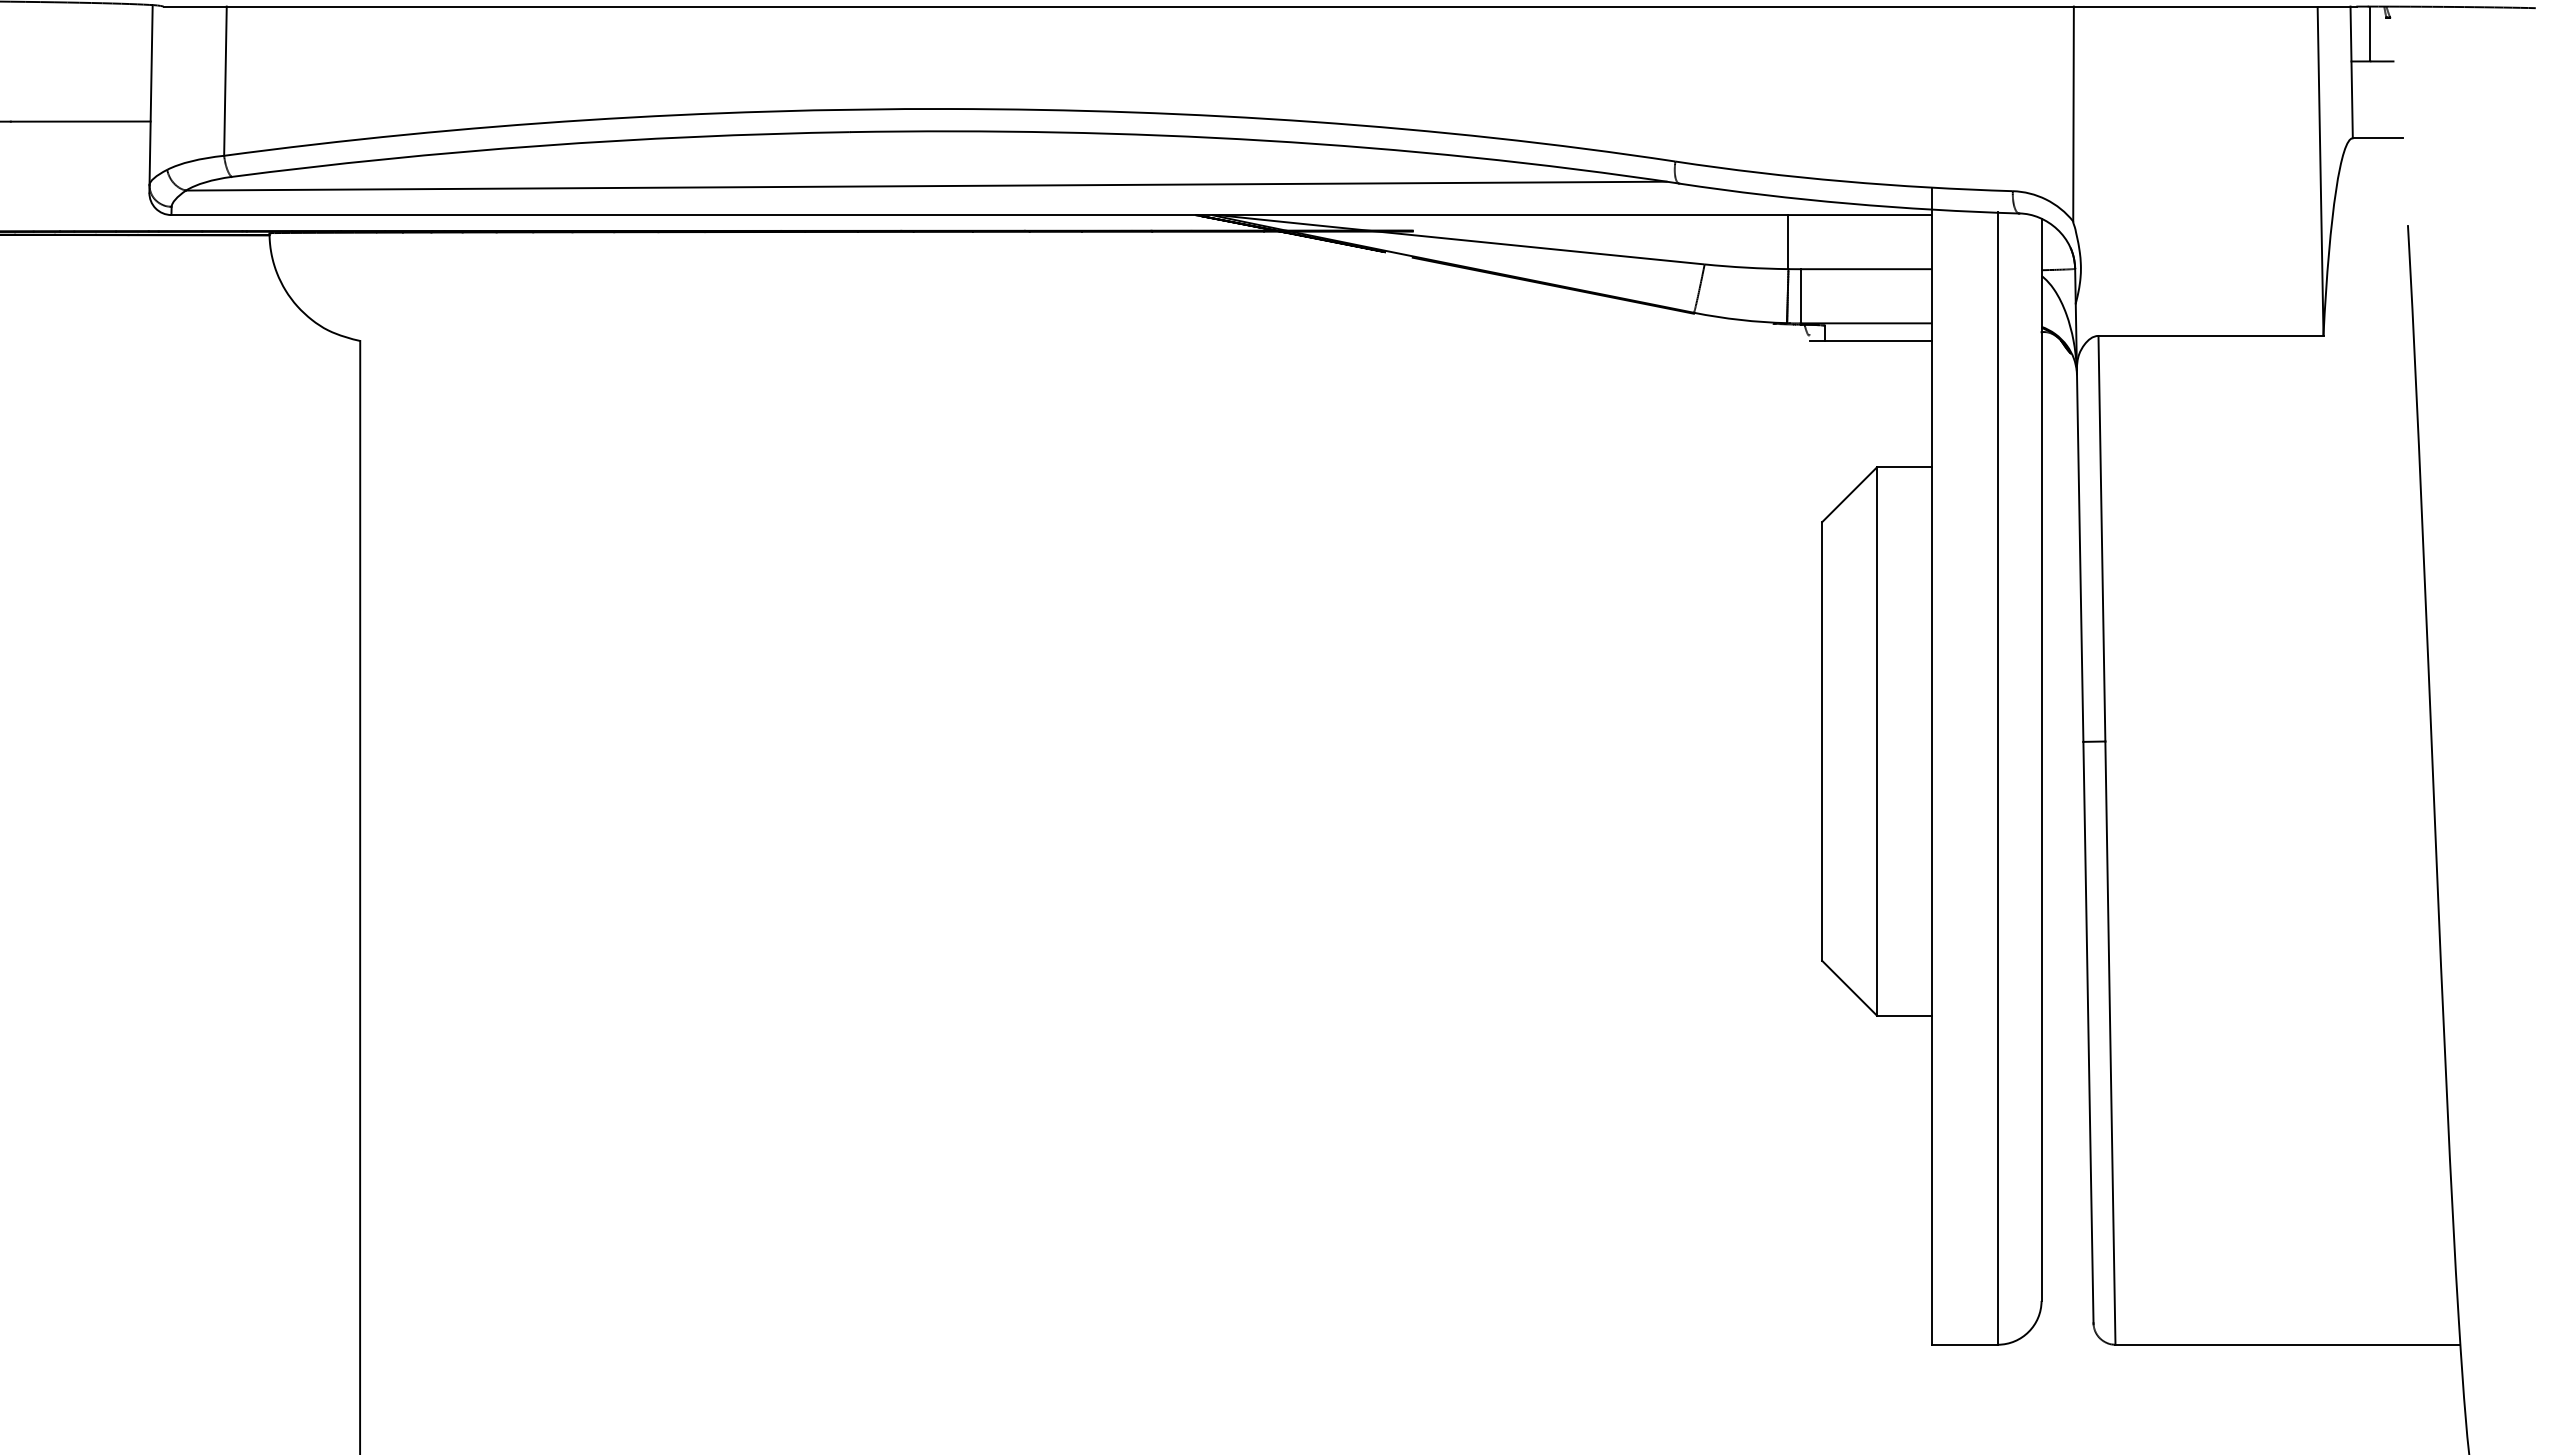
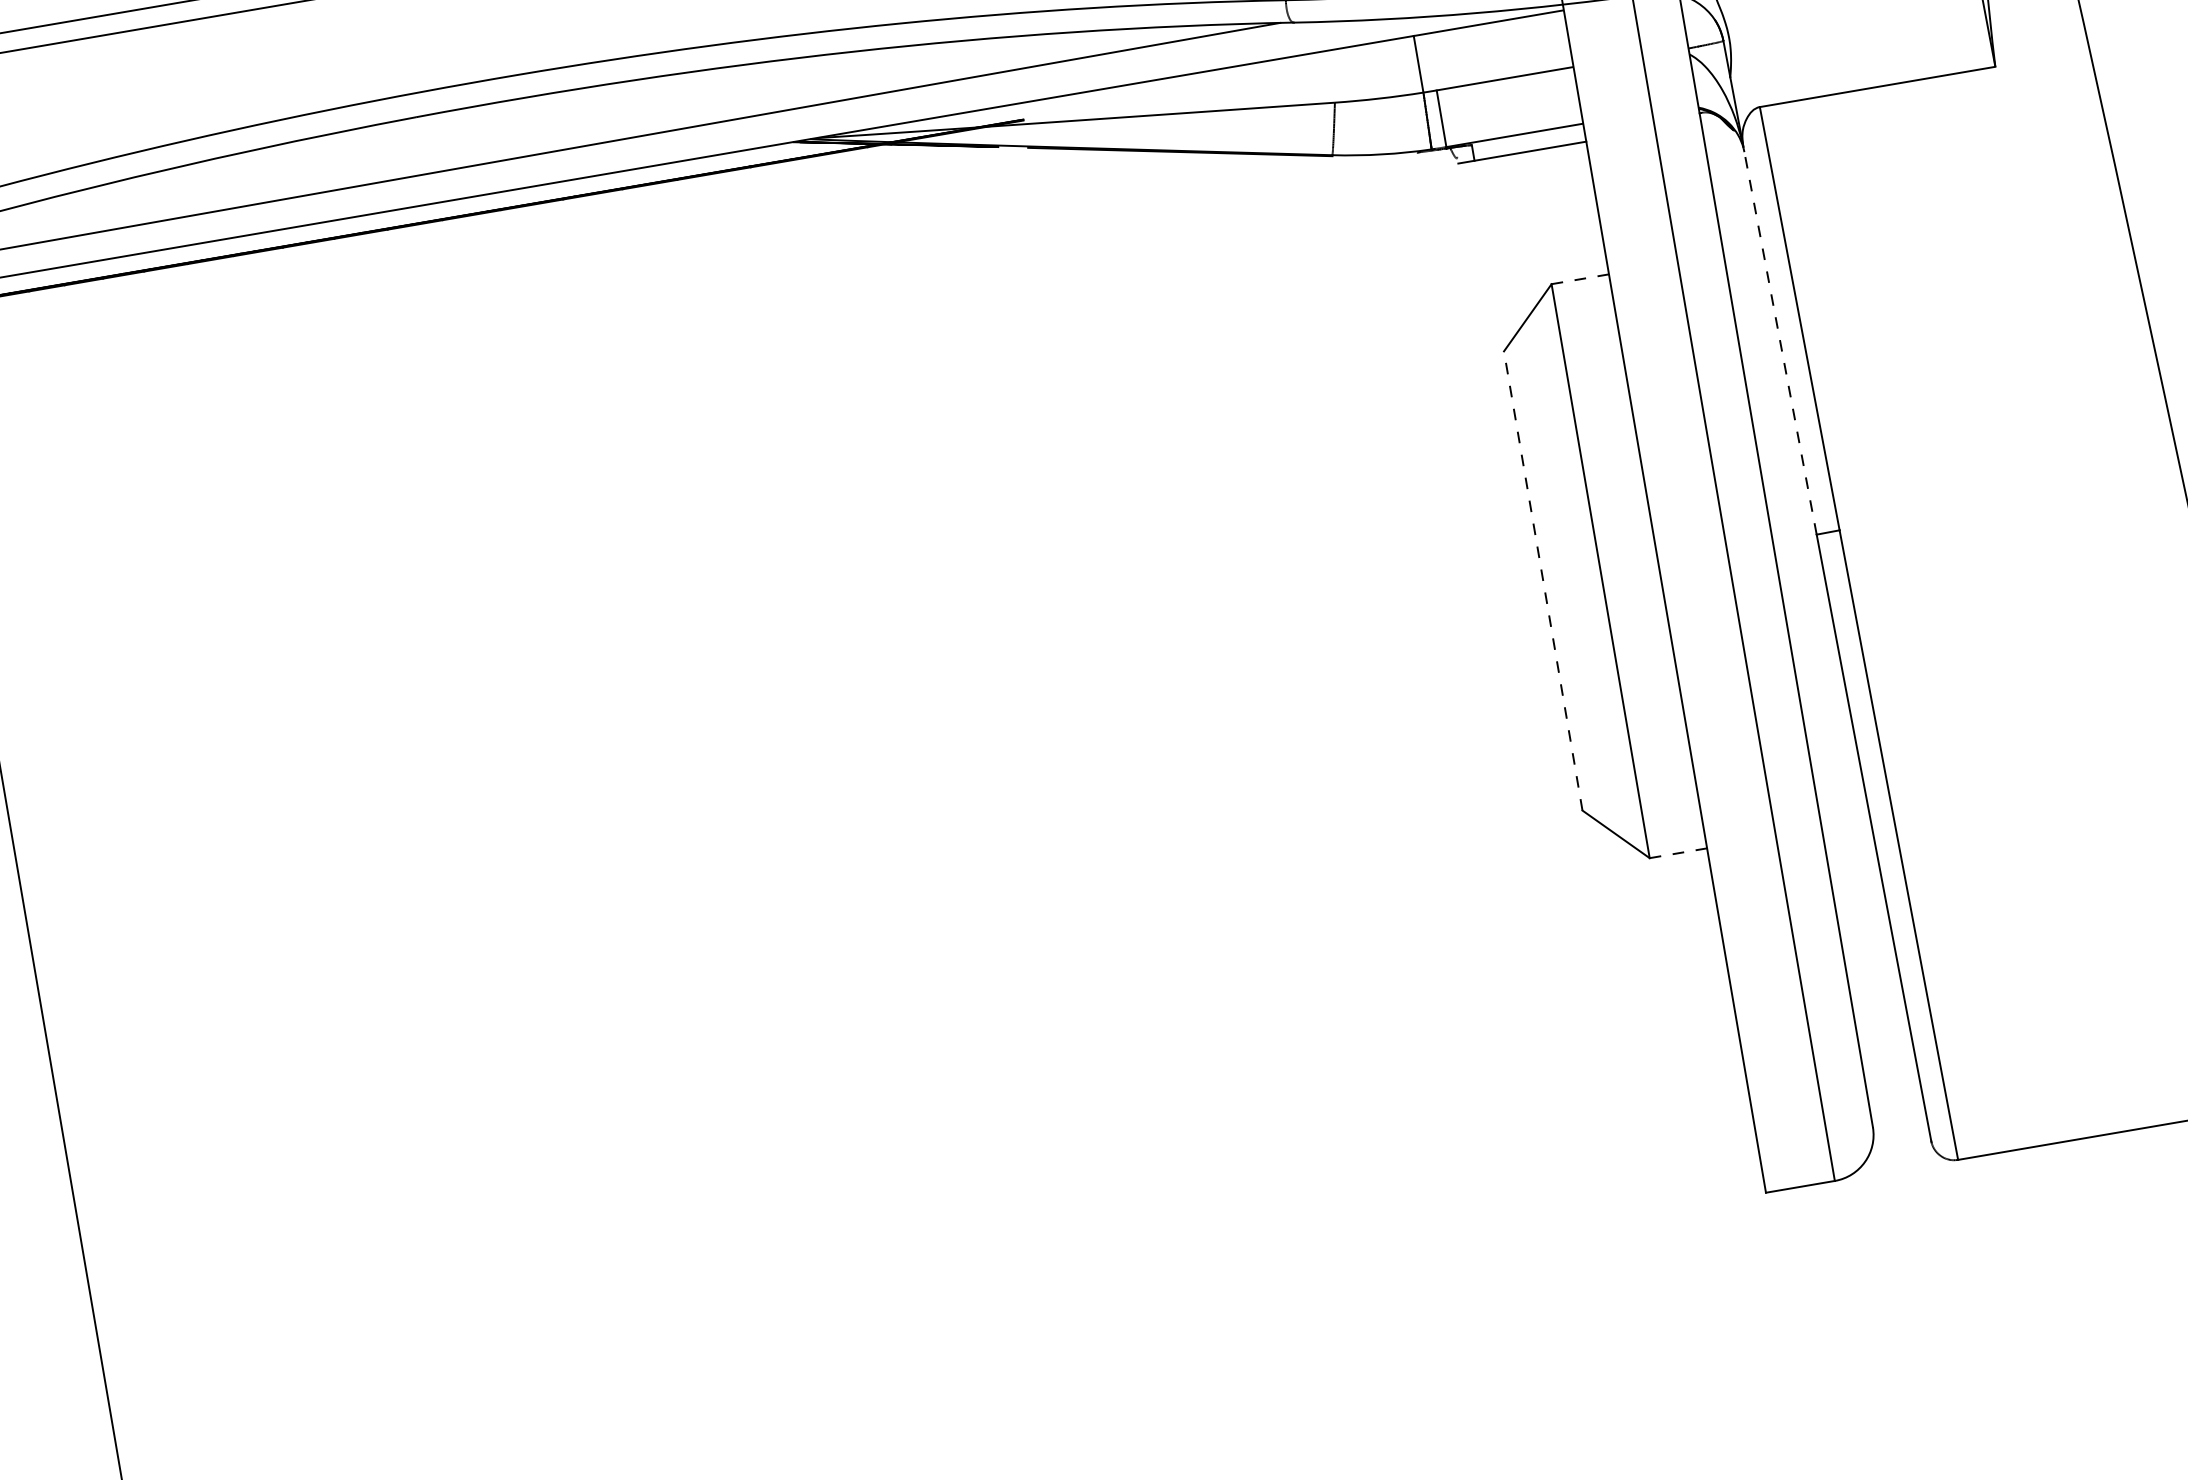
line: (1903, 467) -> (1579, 279), solid -> dashed
line: (2080, 556) -> (1780, 341), solid -> dashed
line: (1822, 741) -> (1543, 580), solid -> dashed
line: (1904, 1015) -> (1678, 853), solid -> dashed

